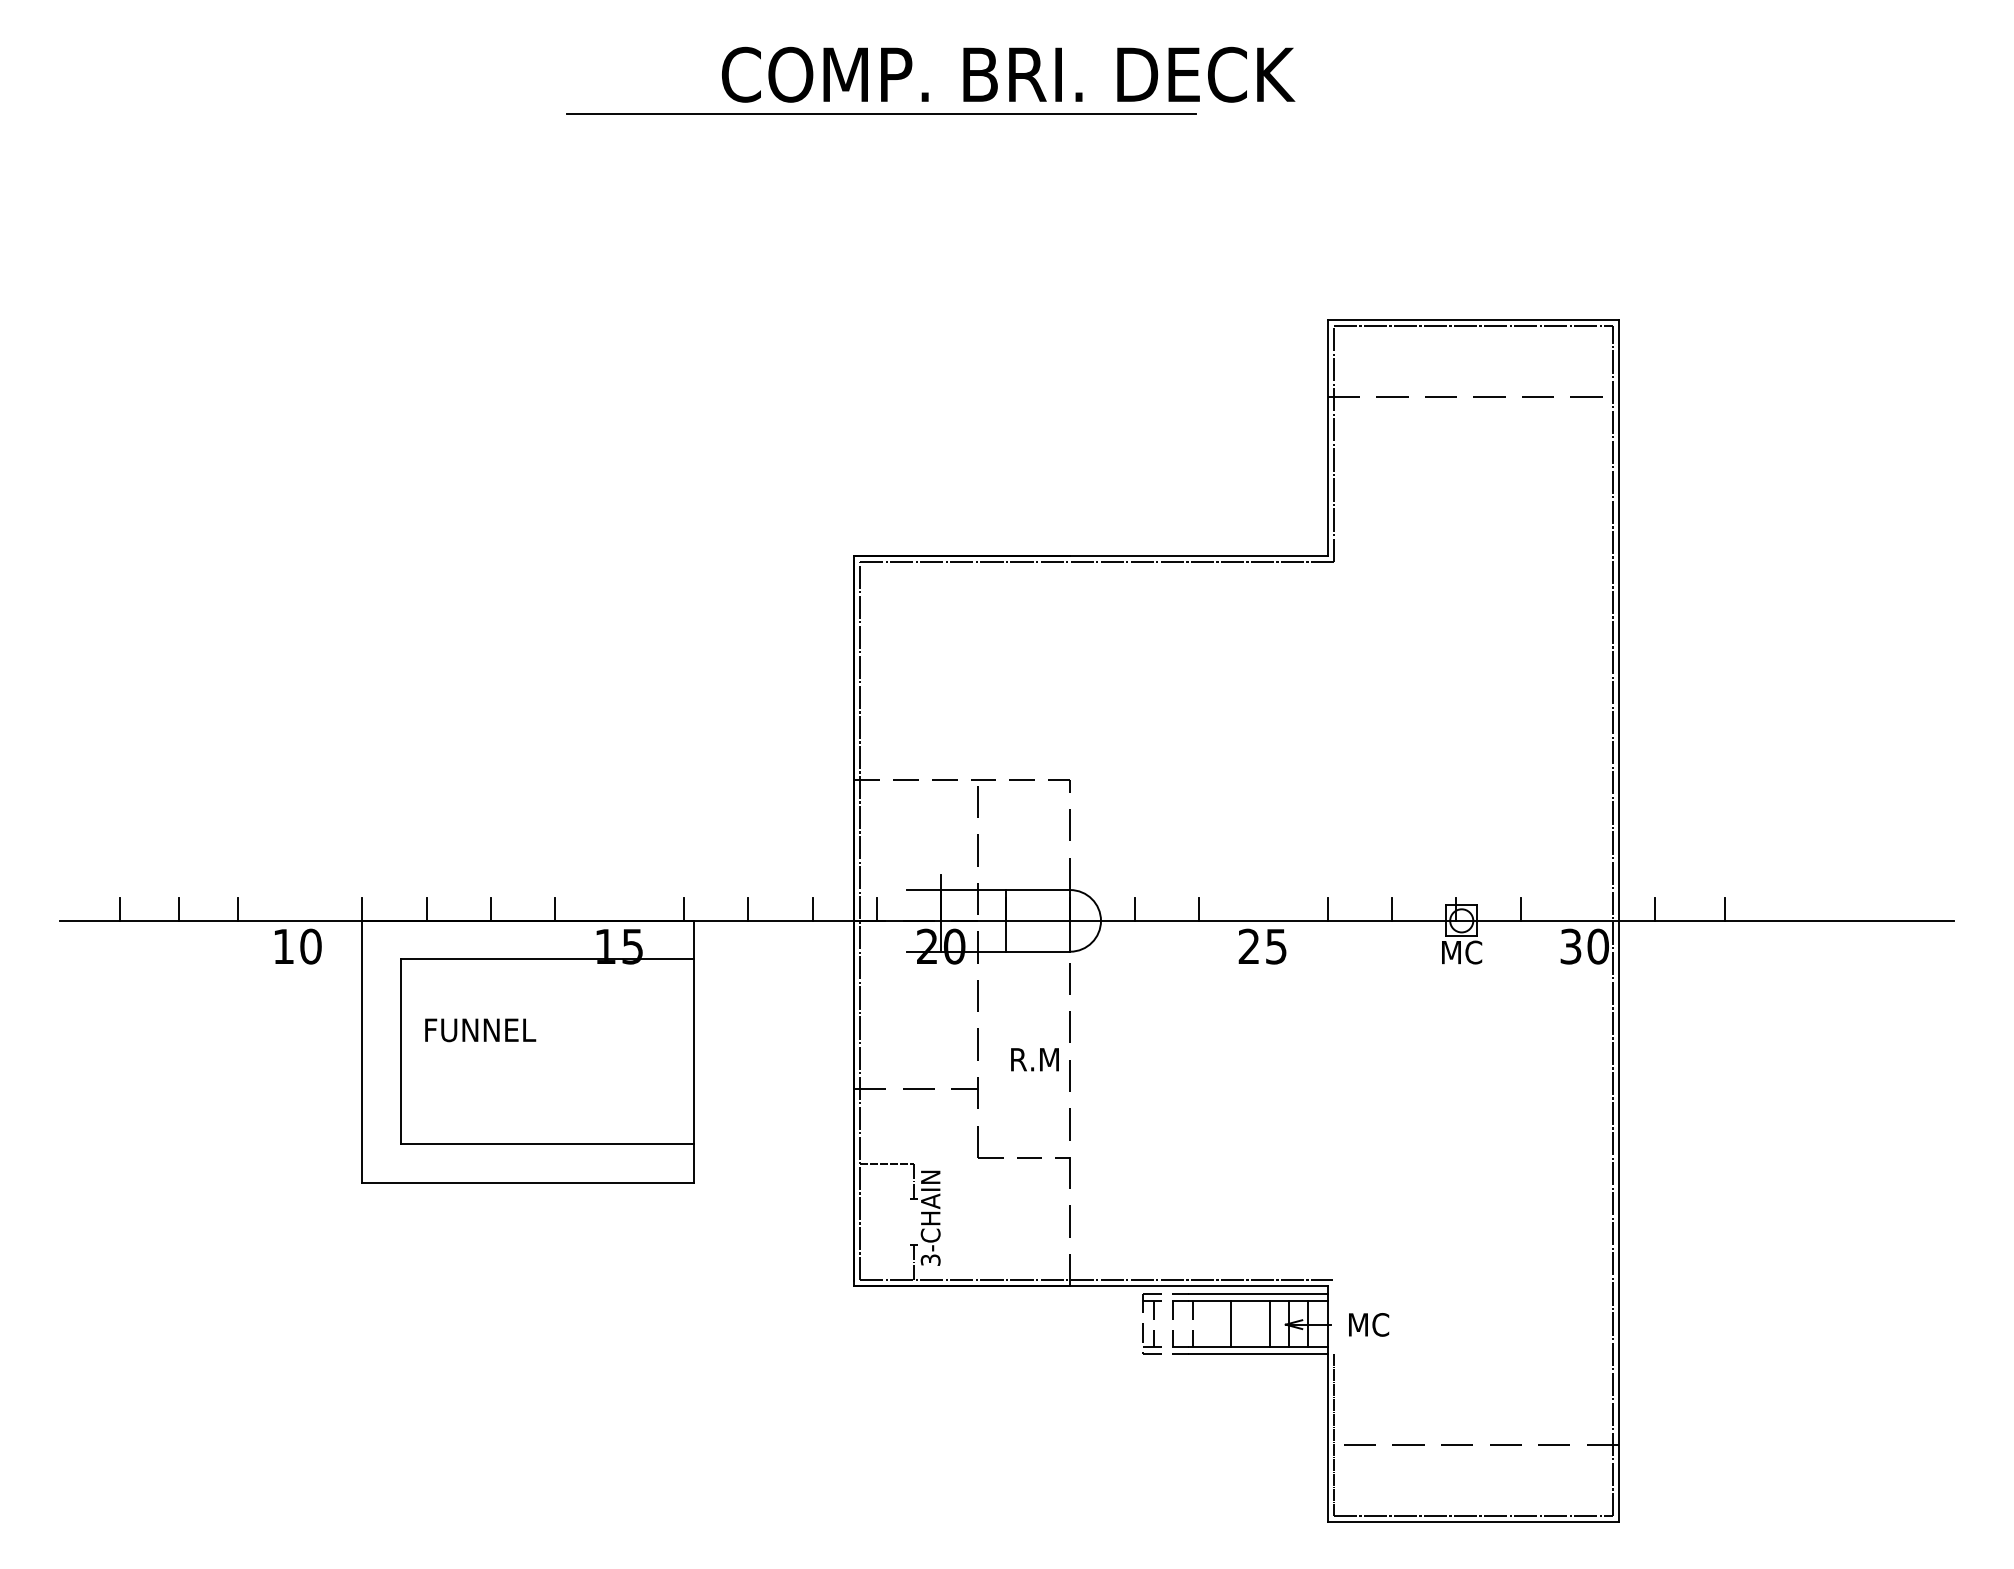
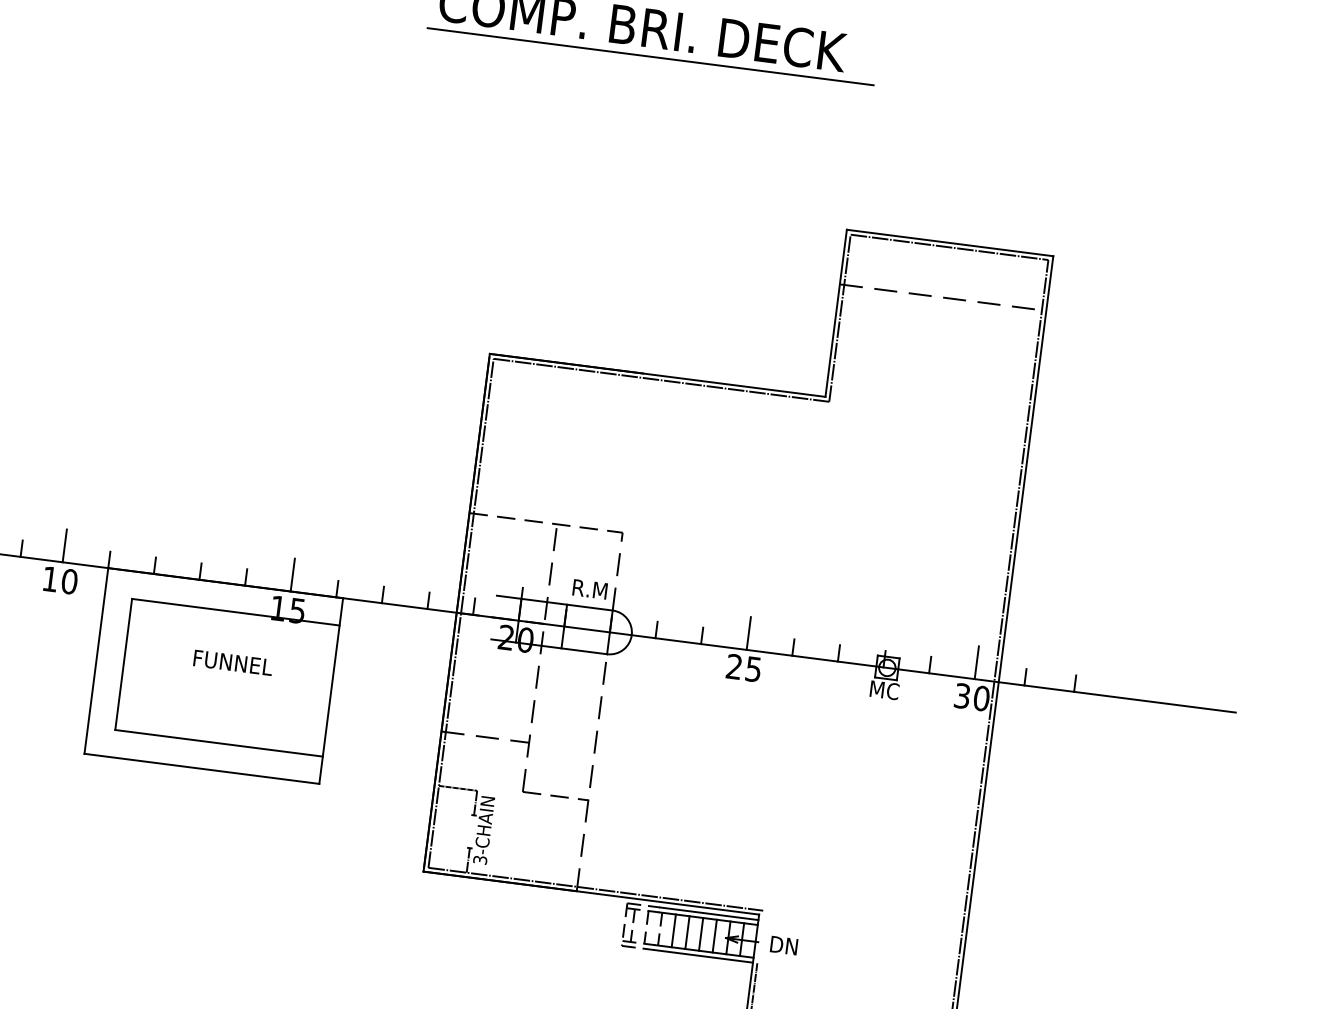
line: (881, 113) -> (650, 56), moved
line: (297, 897) -> (64, 545), added
line: (619, 897) -> (292, 574), added
line: (1263, 897) -> (748, 633), added
line: (1585, 897) -> (977, 662), added
text: (480, 1030) -> (233, 663), moved
text: (1034, 1059) -> (589, 589), moved
line: (1212, 1323) -> (674, 930), added
line: (1250, 1323) -> (701, 934), added
text: (1370, 1324) -> (786, 945), MC -> DN

